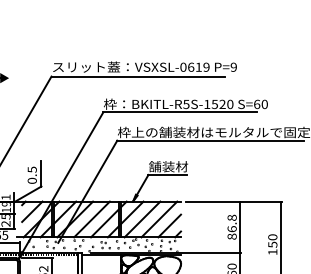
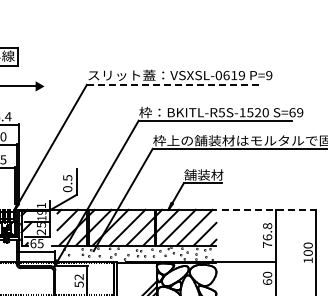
line: (138, 76) -> (173, 84), solid -> dashed
text: (265, 104) -> (300, 112), S=60 -> S=69
line: (234, 201) -> (269, 209), solid -> dashed
text: (232, 236) -> (267, 244), 86.8 -> 76.8
text: (272, 245) -> (307, 253), 150 -> 100

